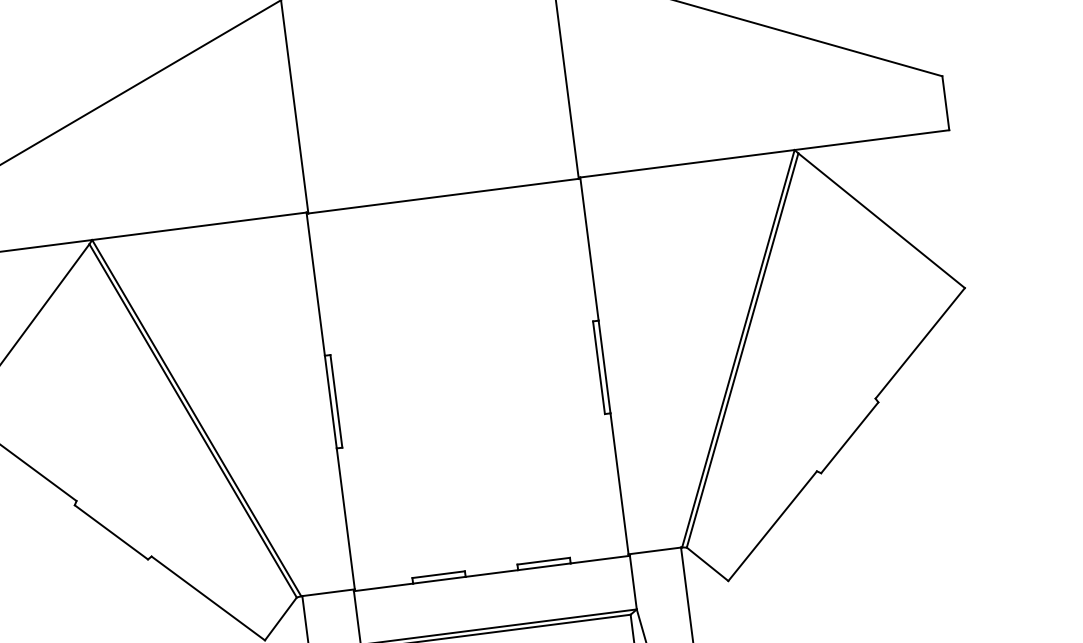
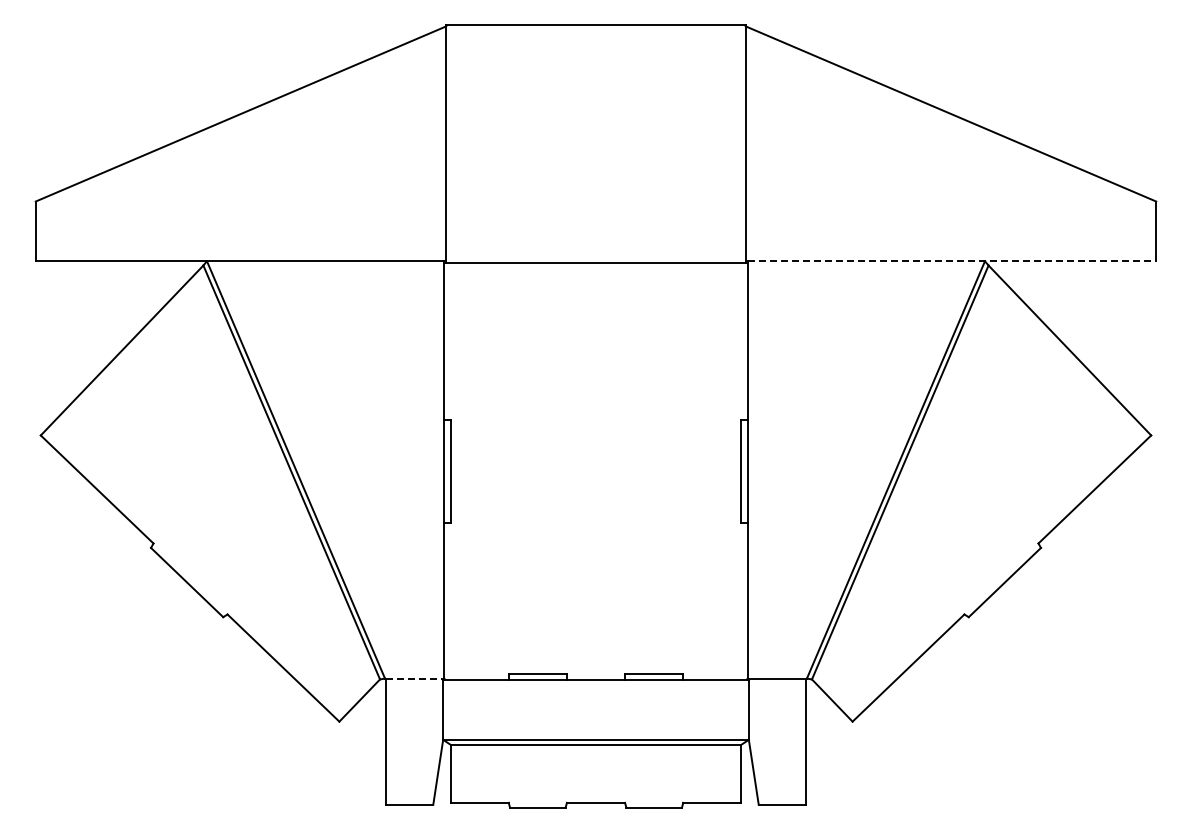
line: (765, 153) -> (952, 261), solid -> dashed
line: (328, 592) -> (415, 678), solid -> dashed

